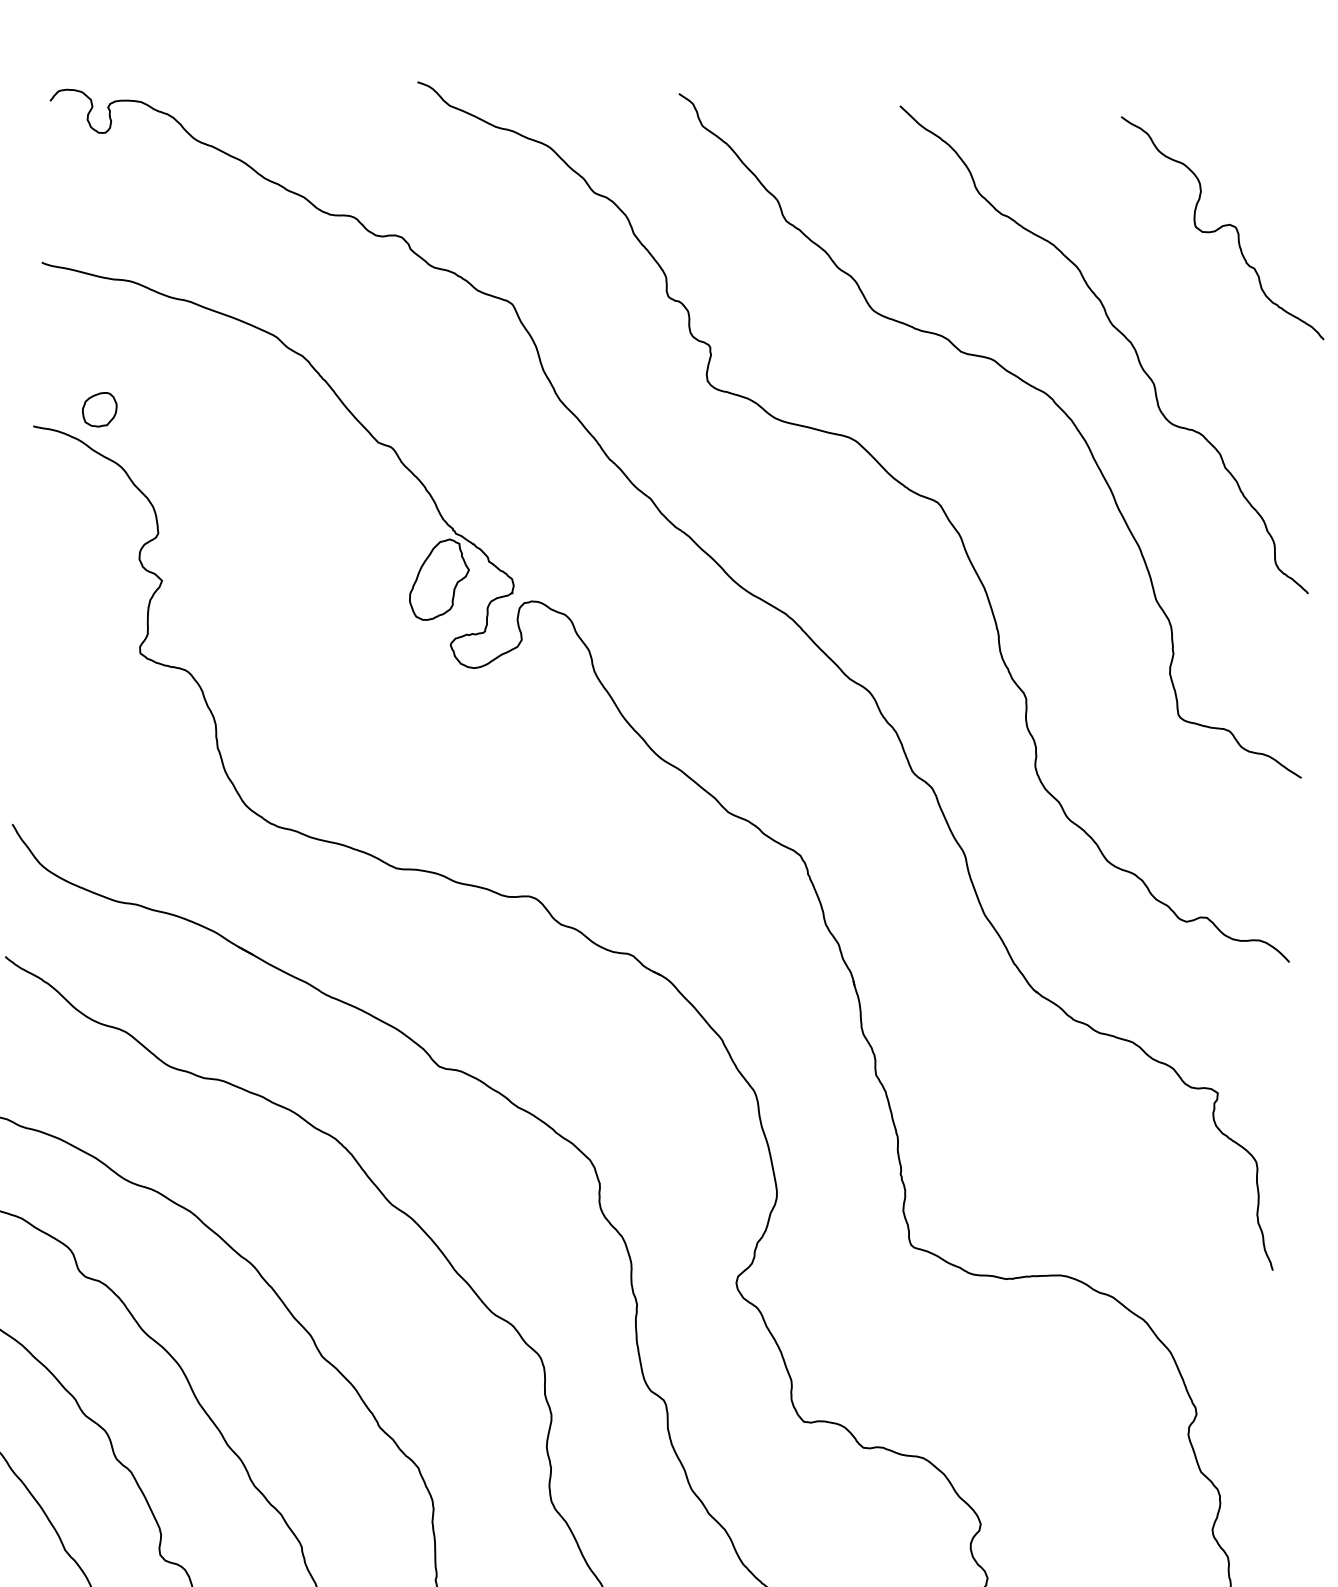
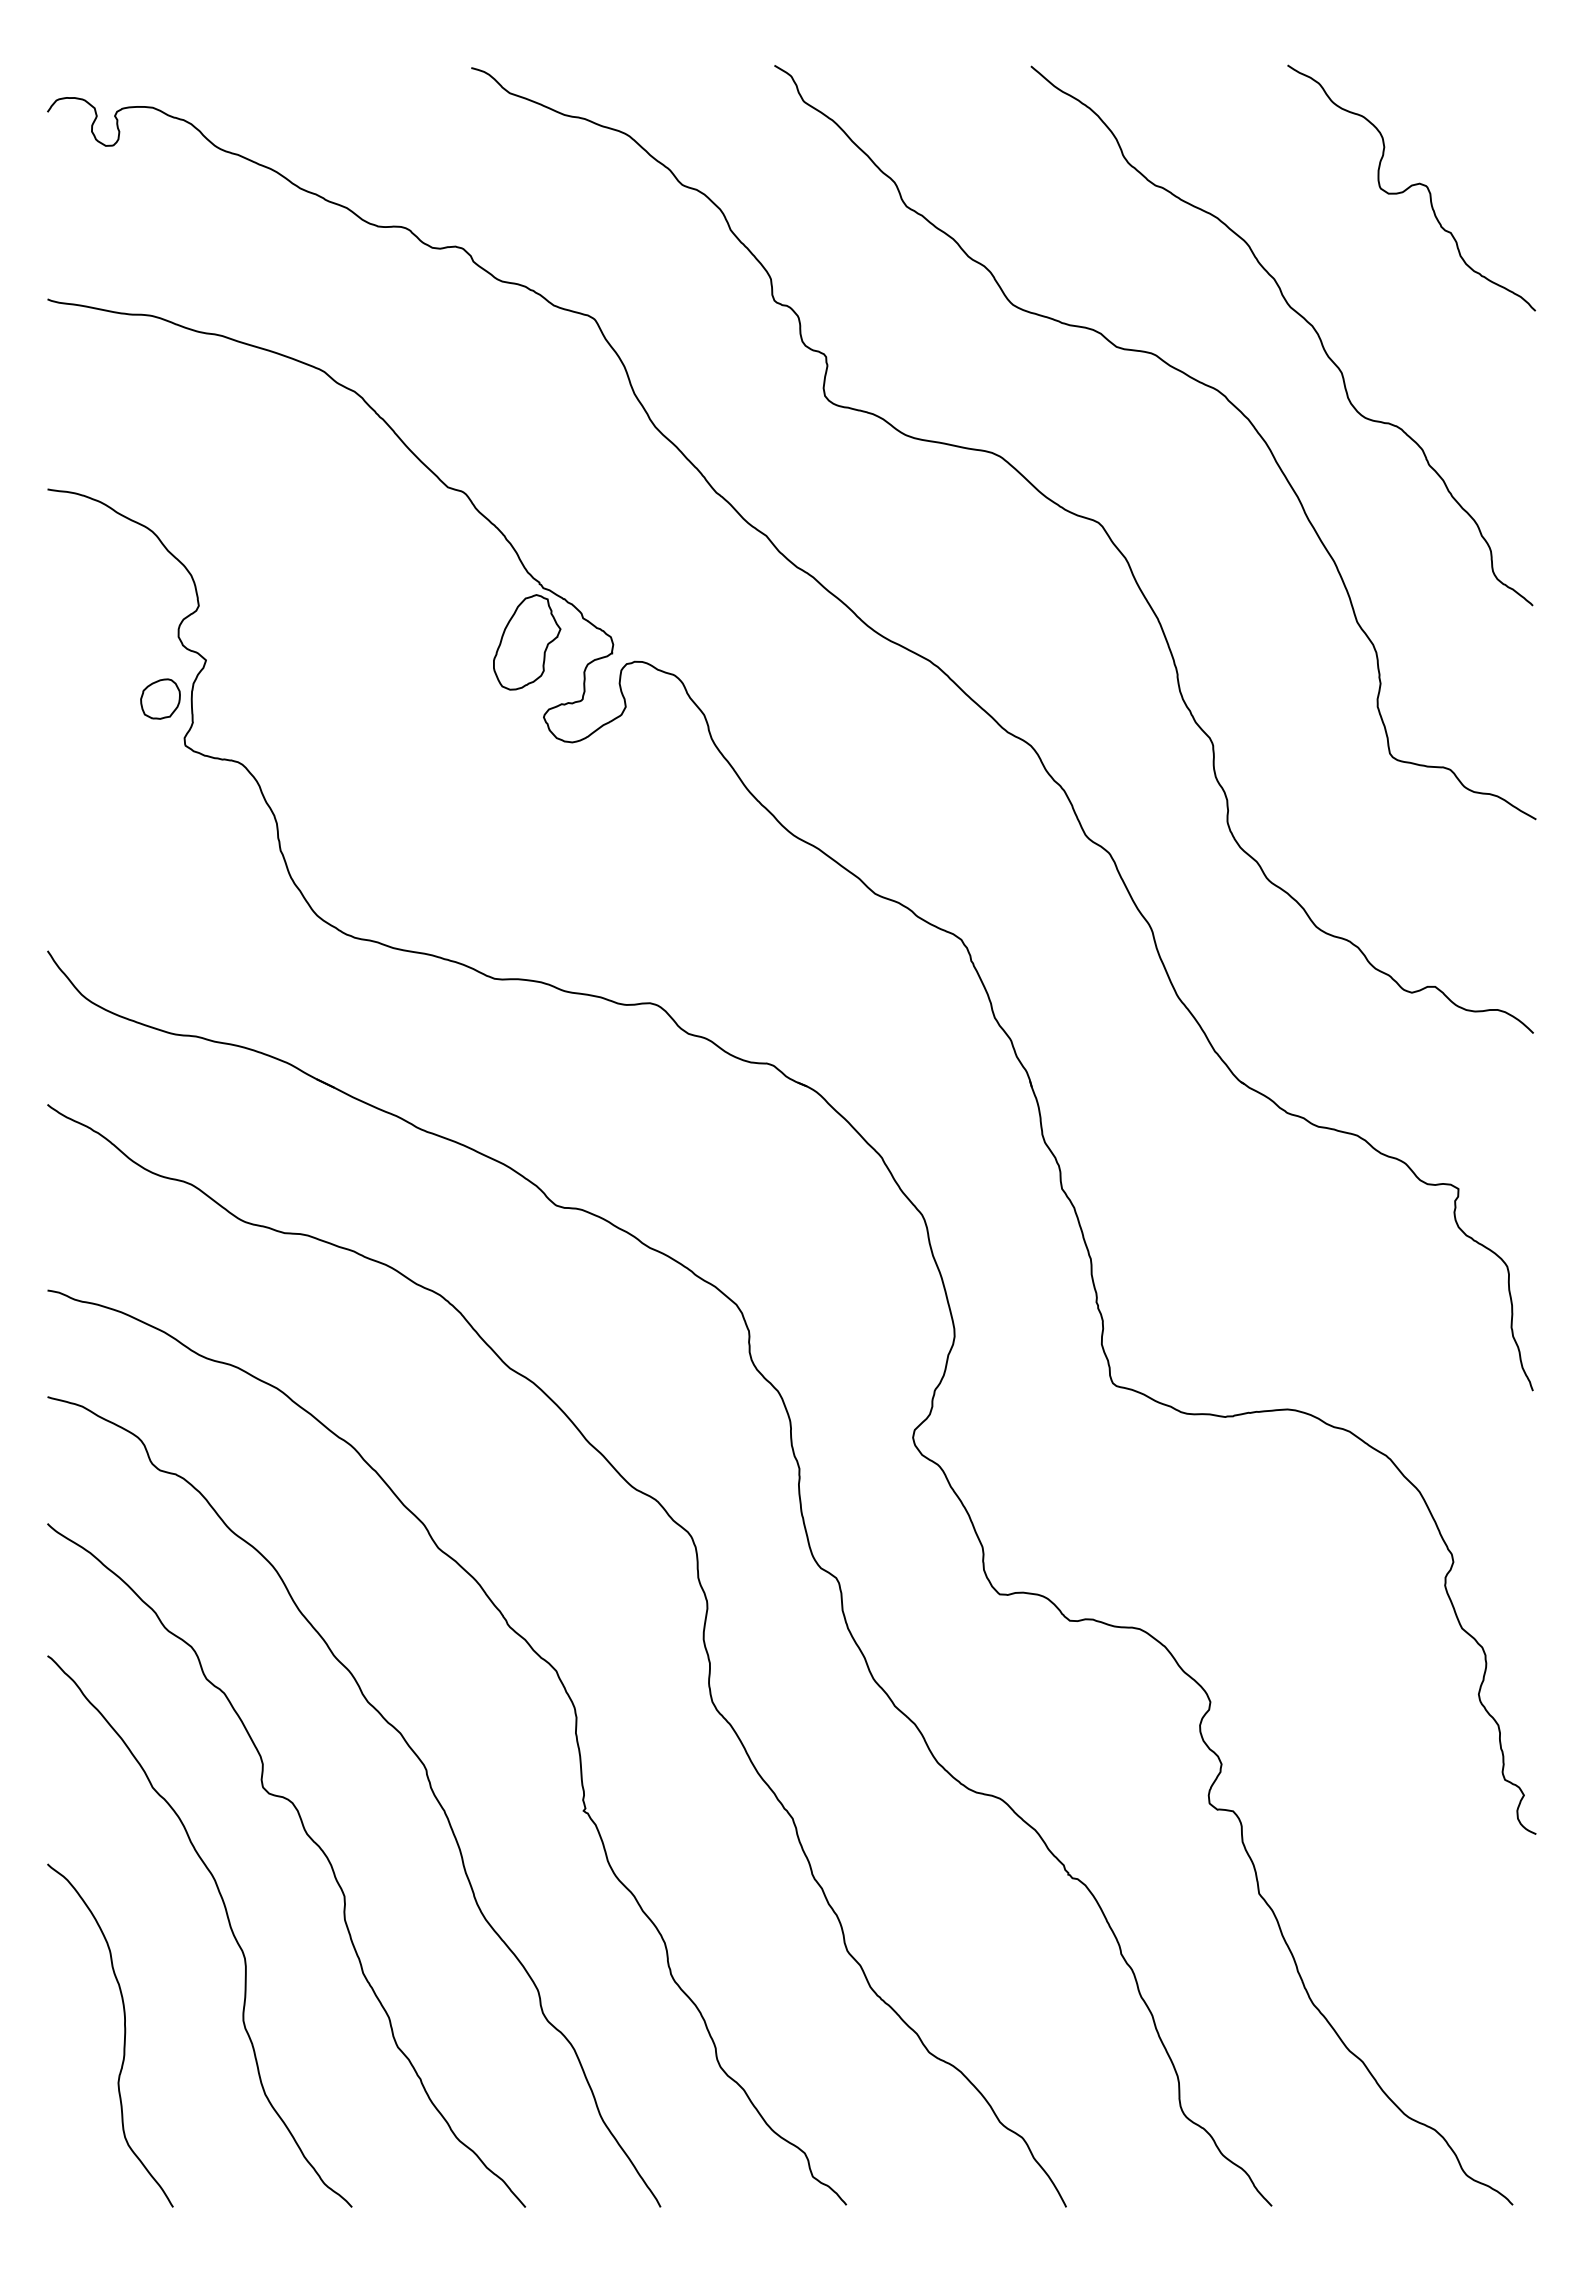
part: (99, 409) -> (160, 698), moved

